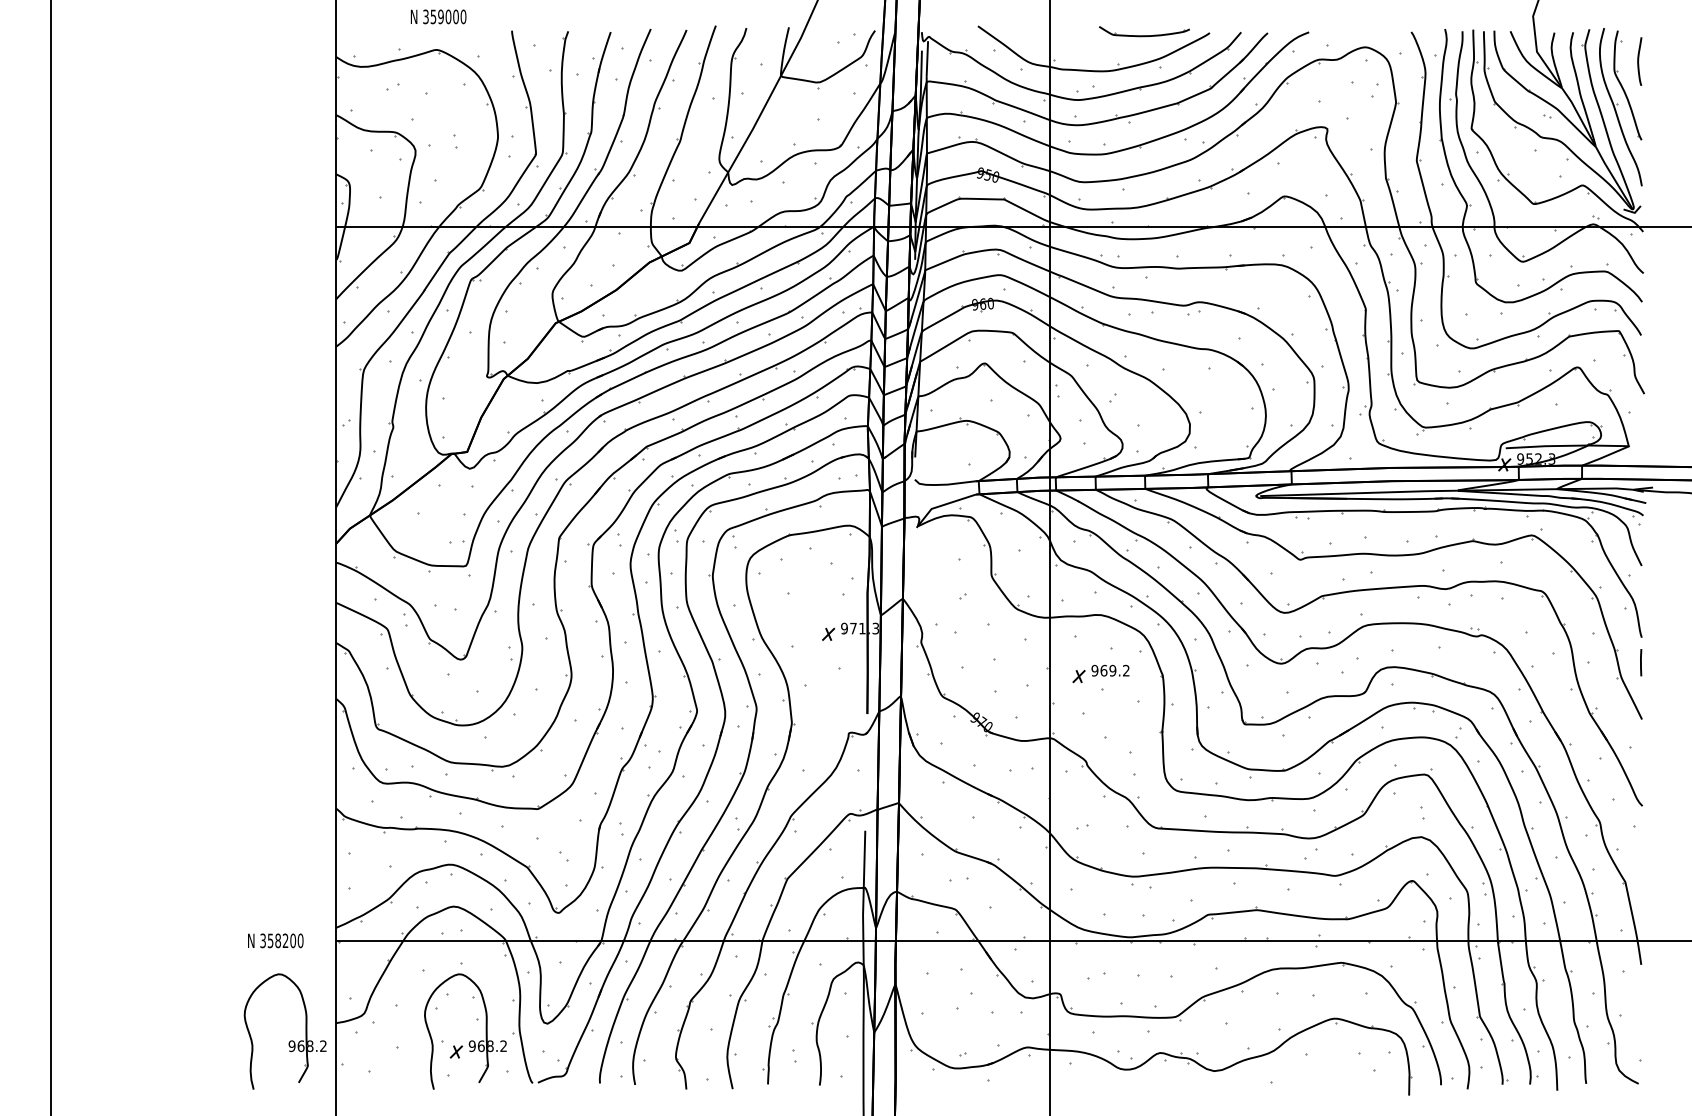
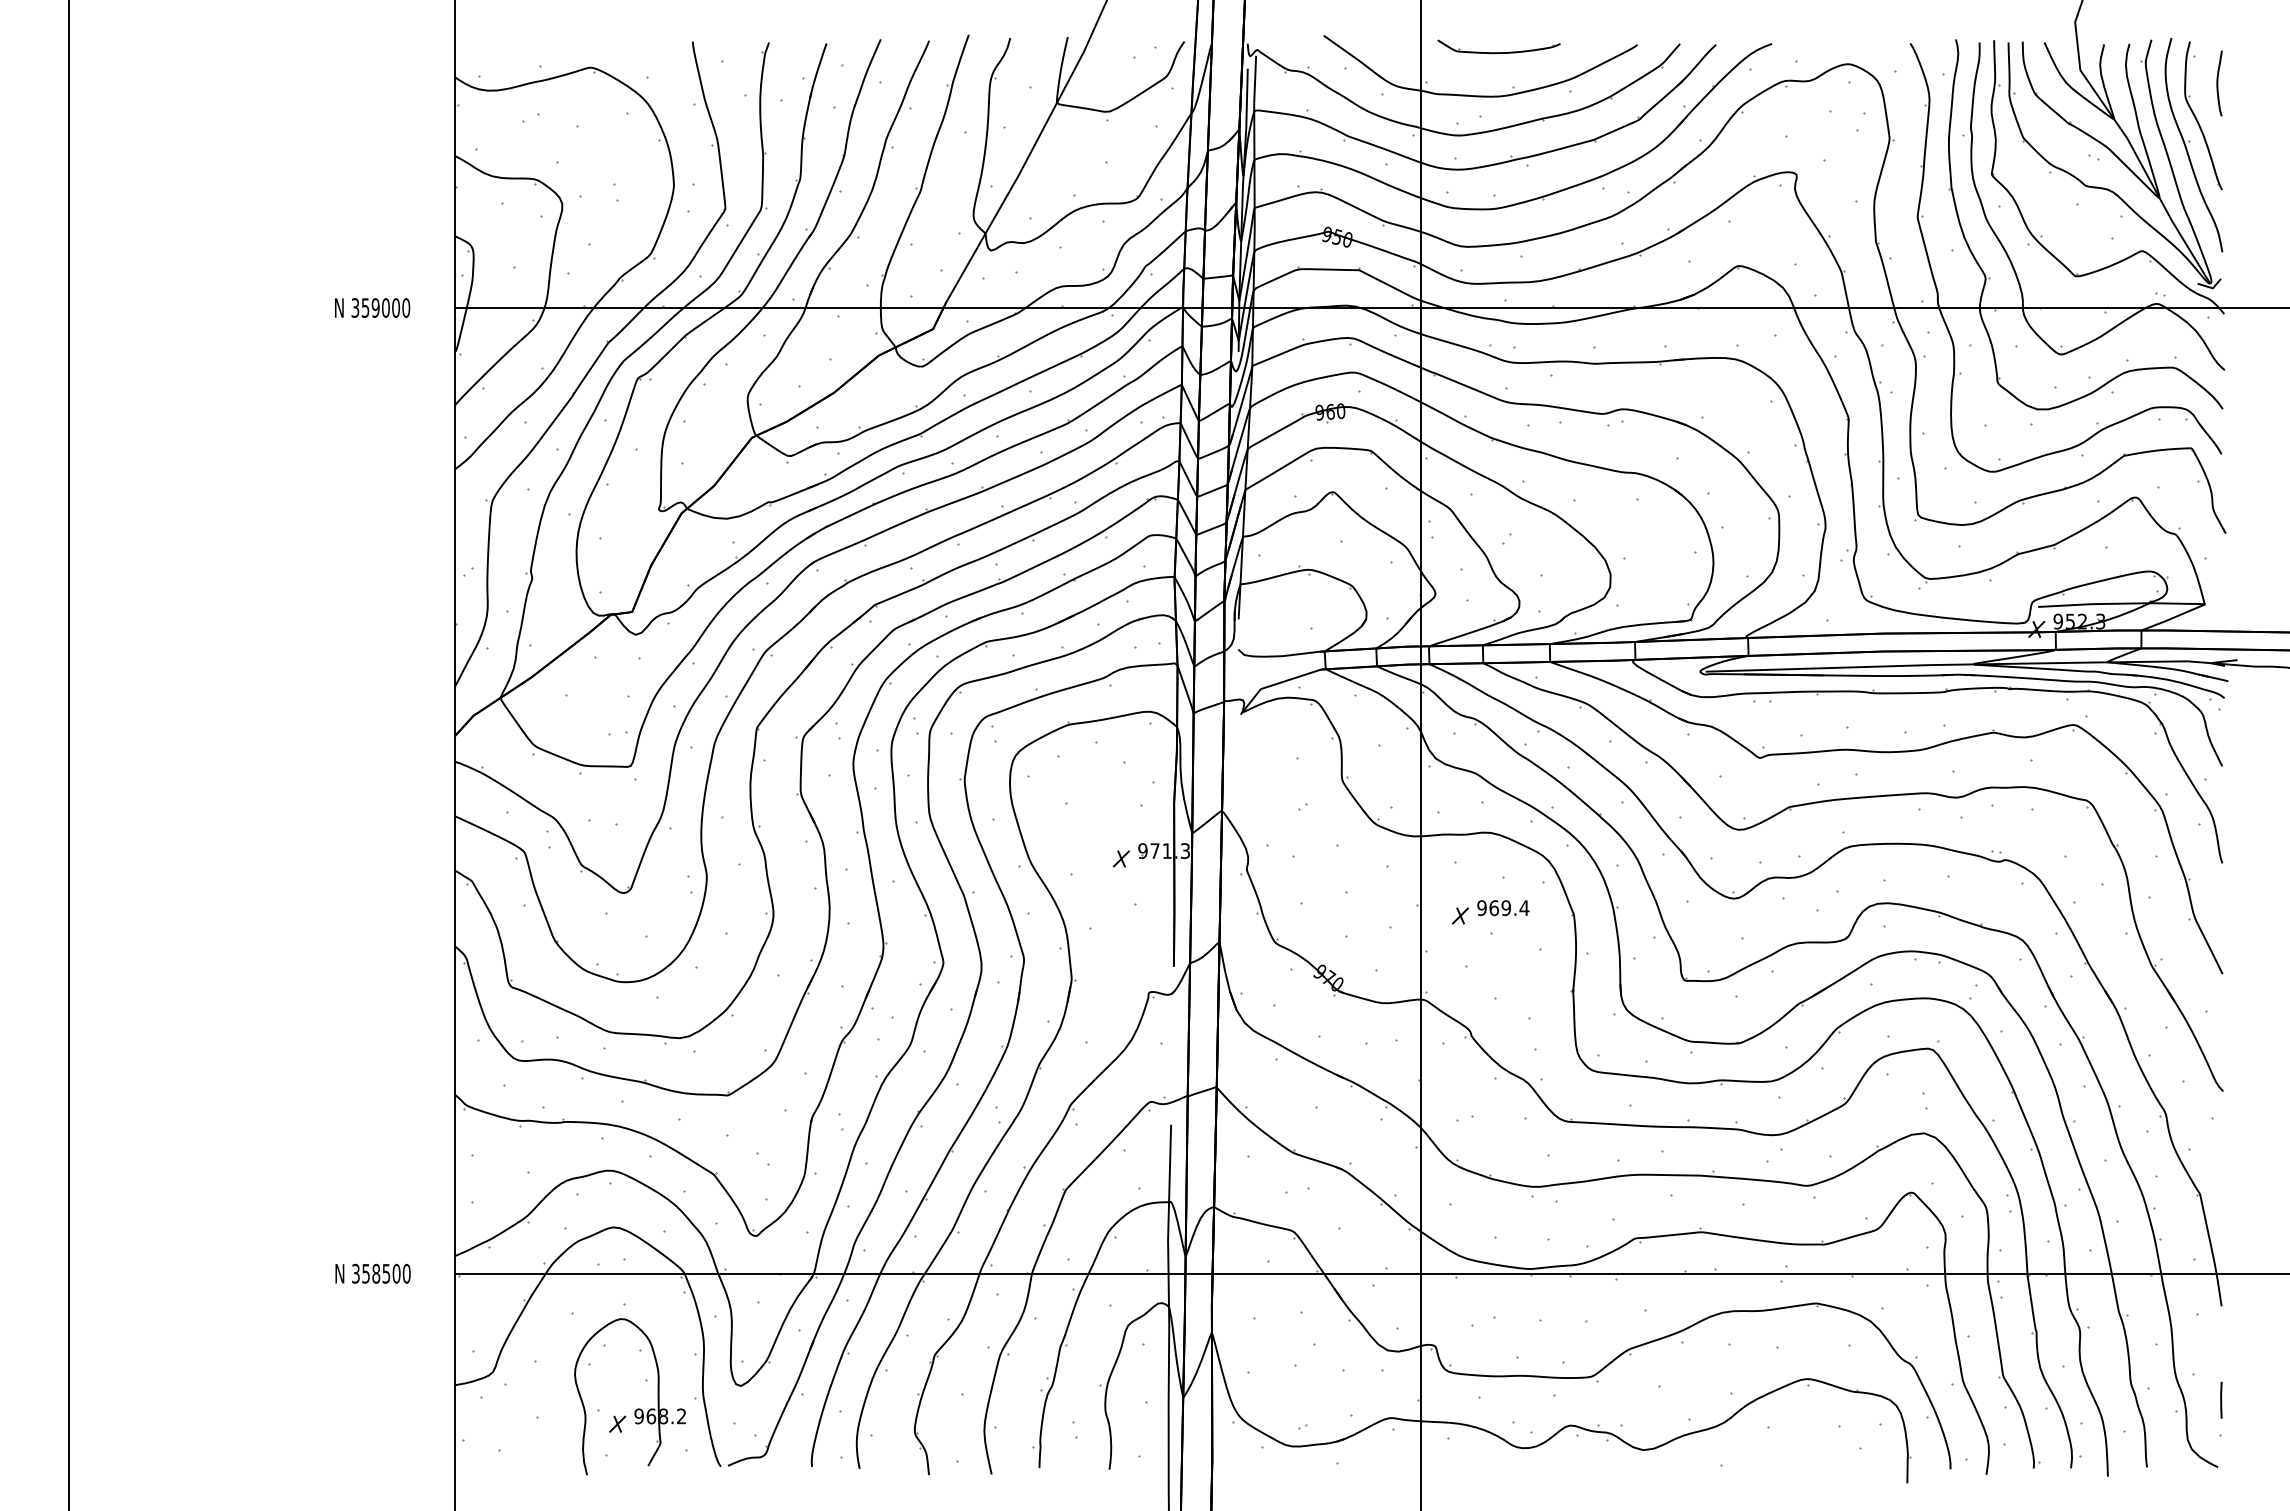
text: (438, 16) -> (372, 307), moved
part: (1144, 31) -> (1498, 46), moved
line: (1641, 662) -> (2221, 1399), moved
text: (1126, 670) -> (1524, 907), 969.2 -> 969.4
text: (285, 940) -> (386, 1273), 358200 -> 358500
part: (290, 1040) -> (393, 1408), removed

